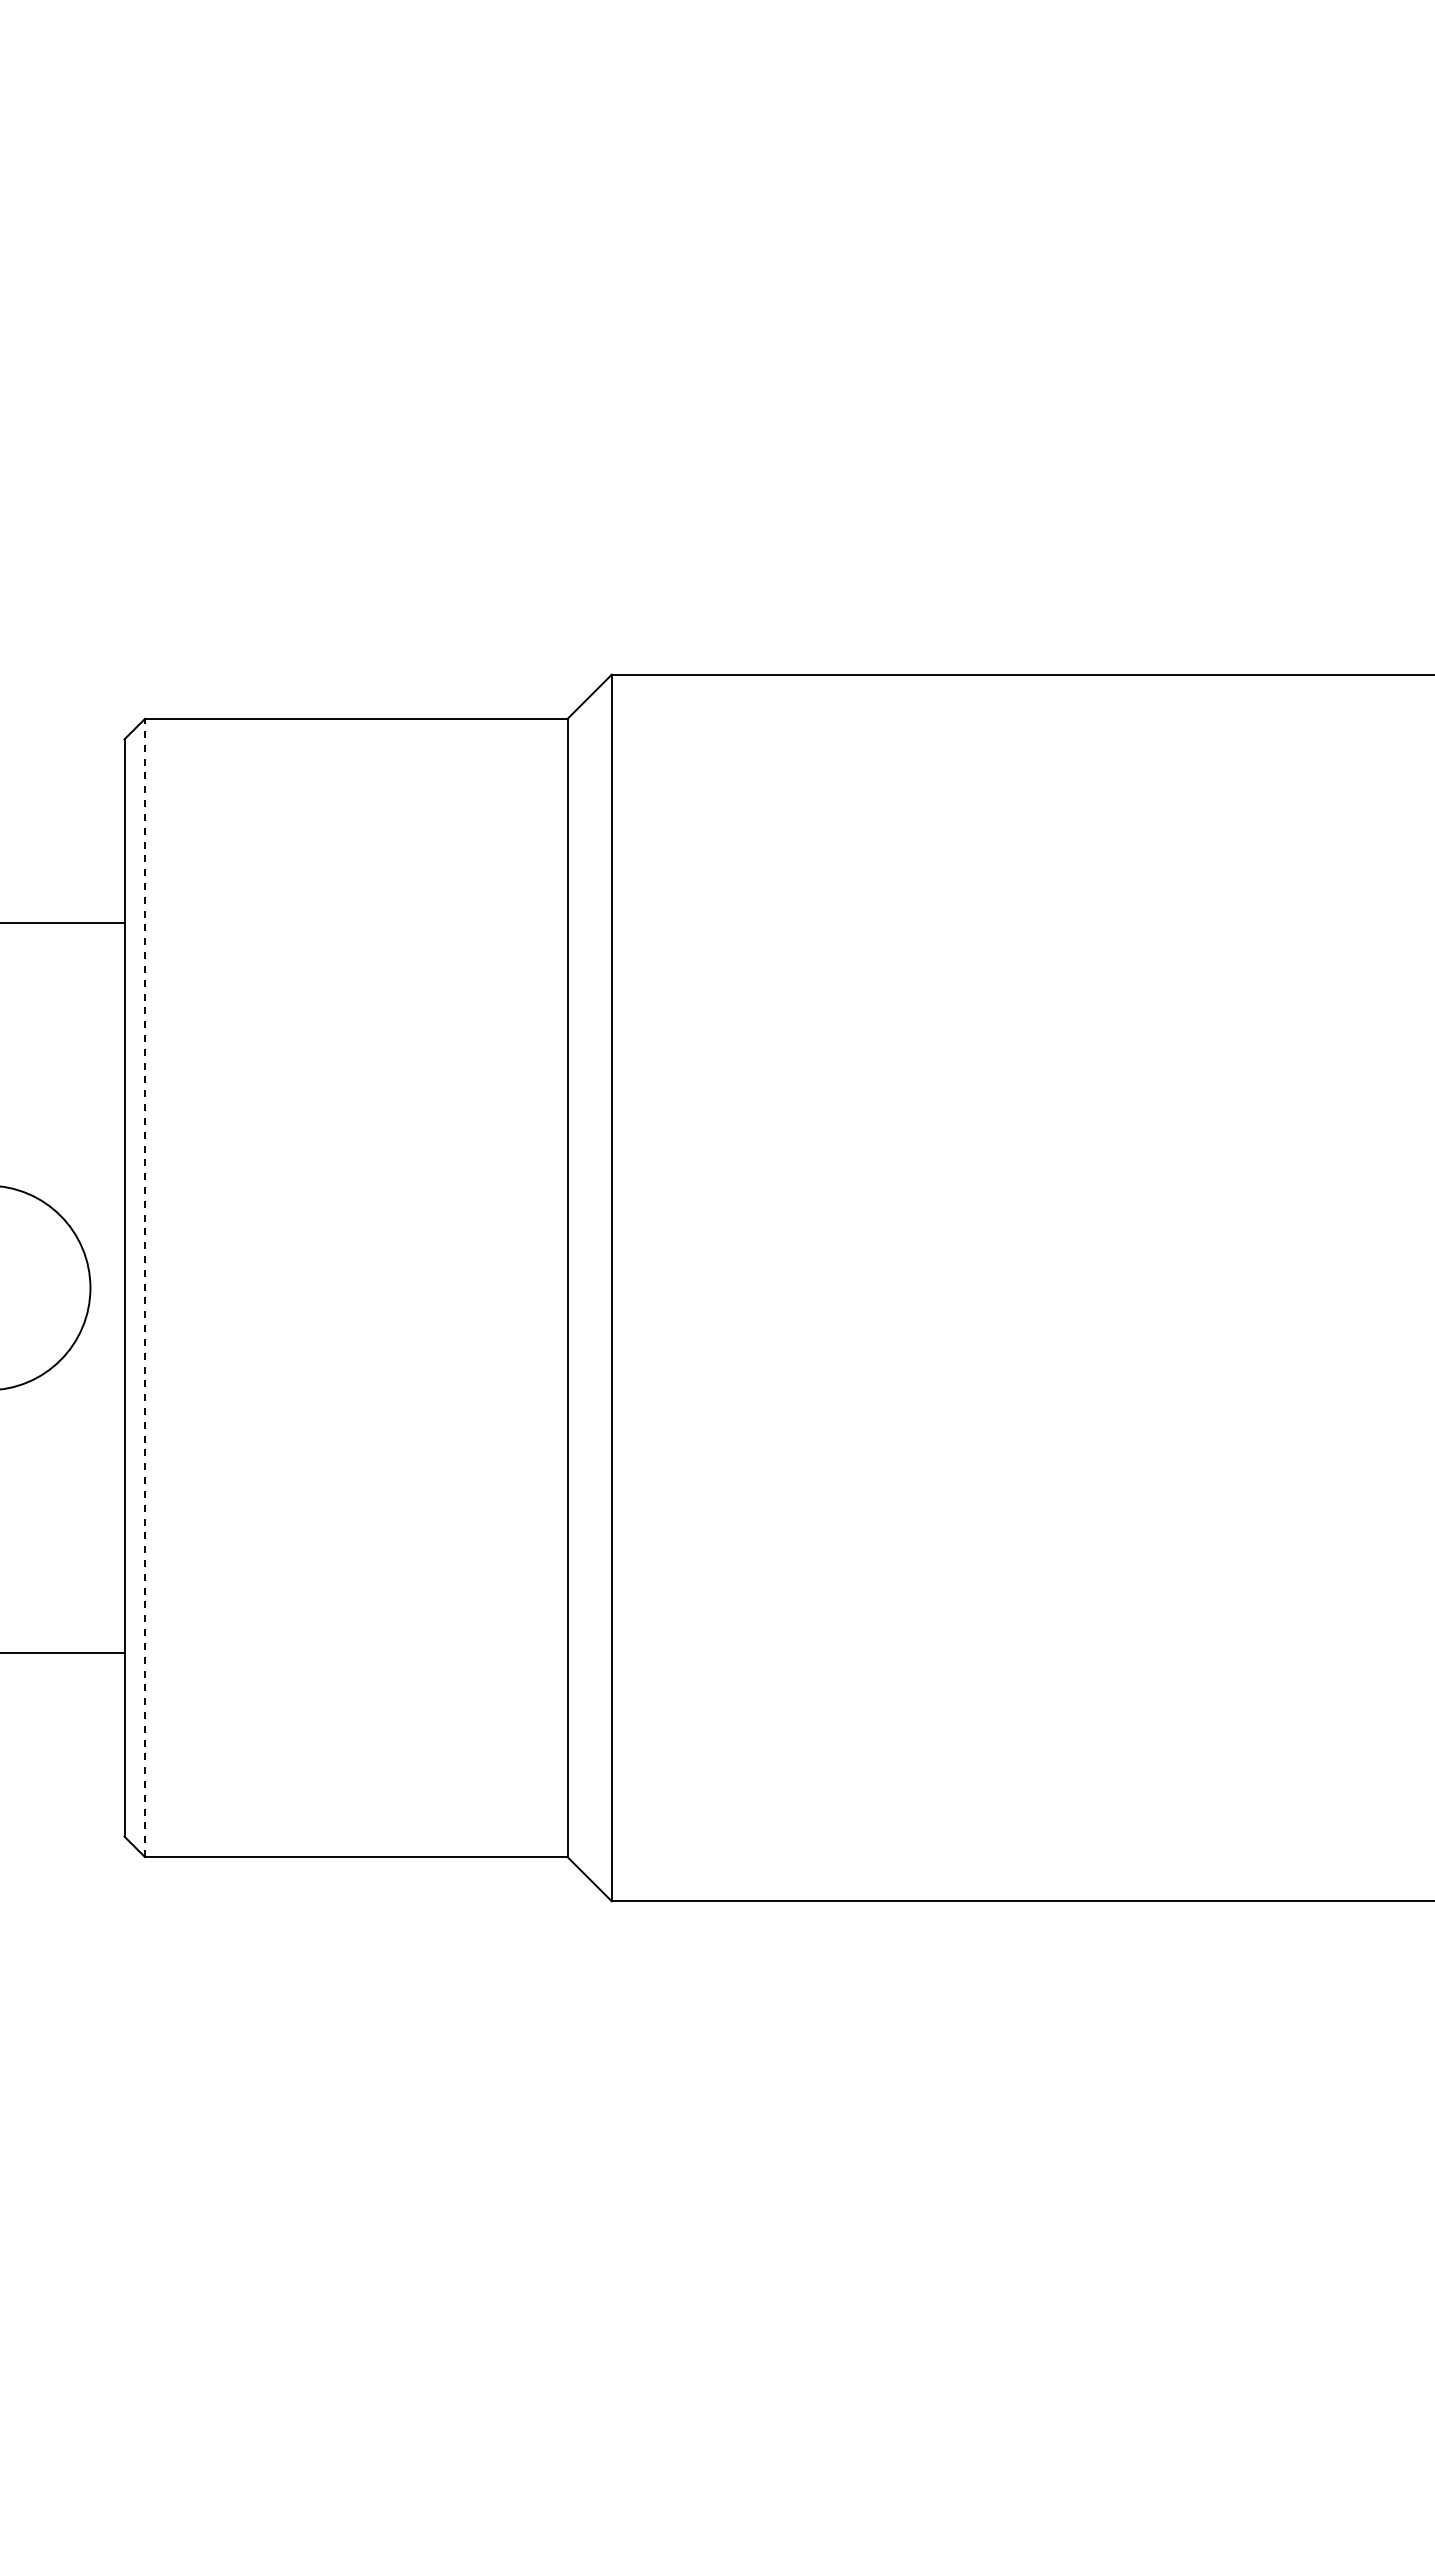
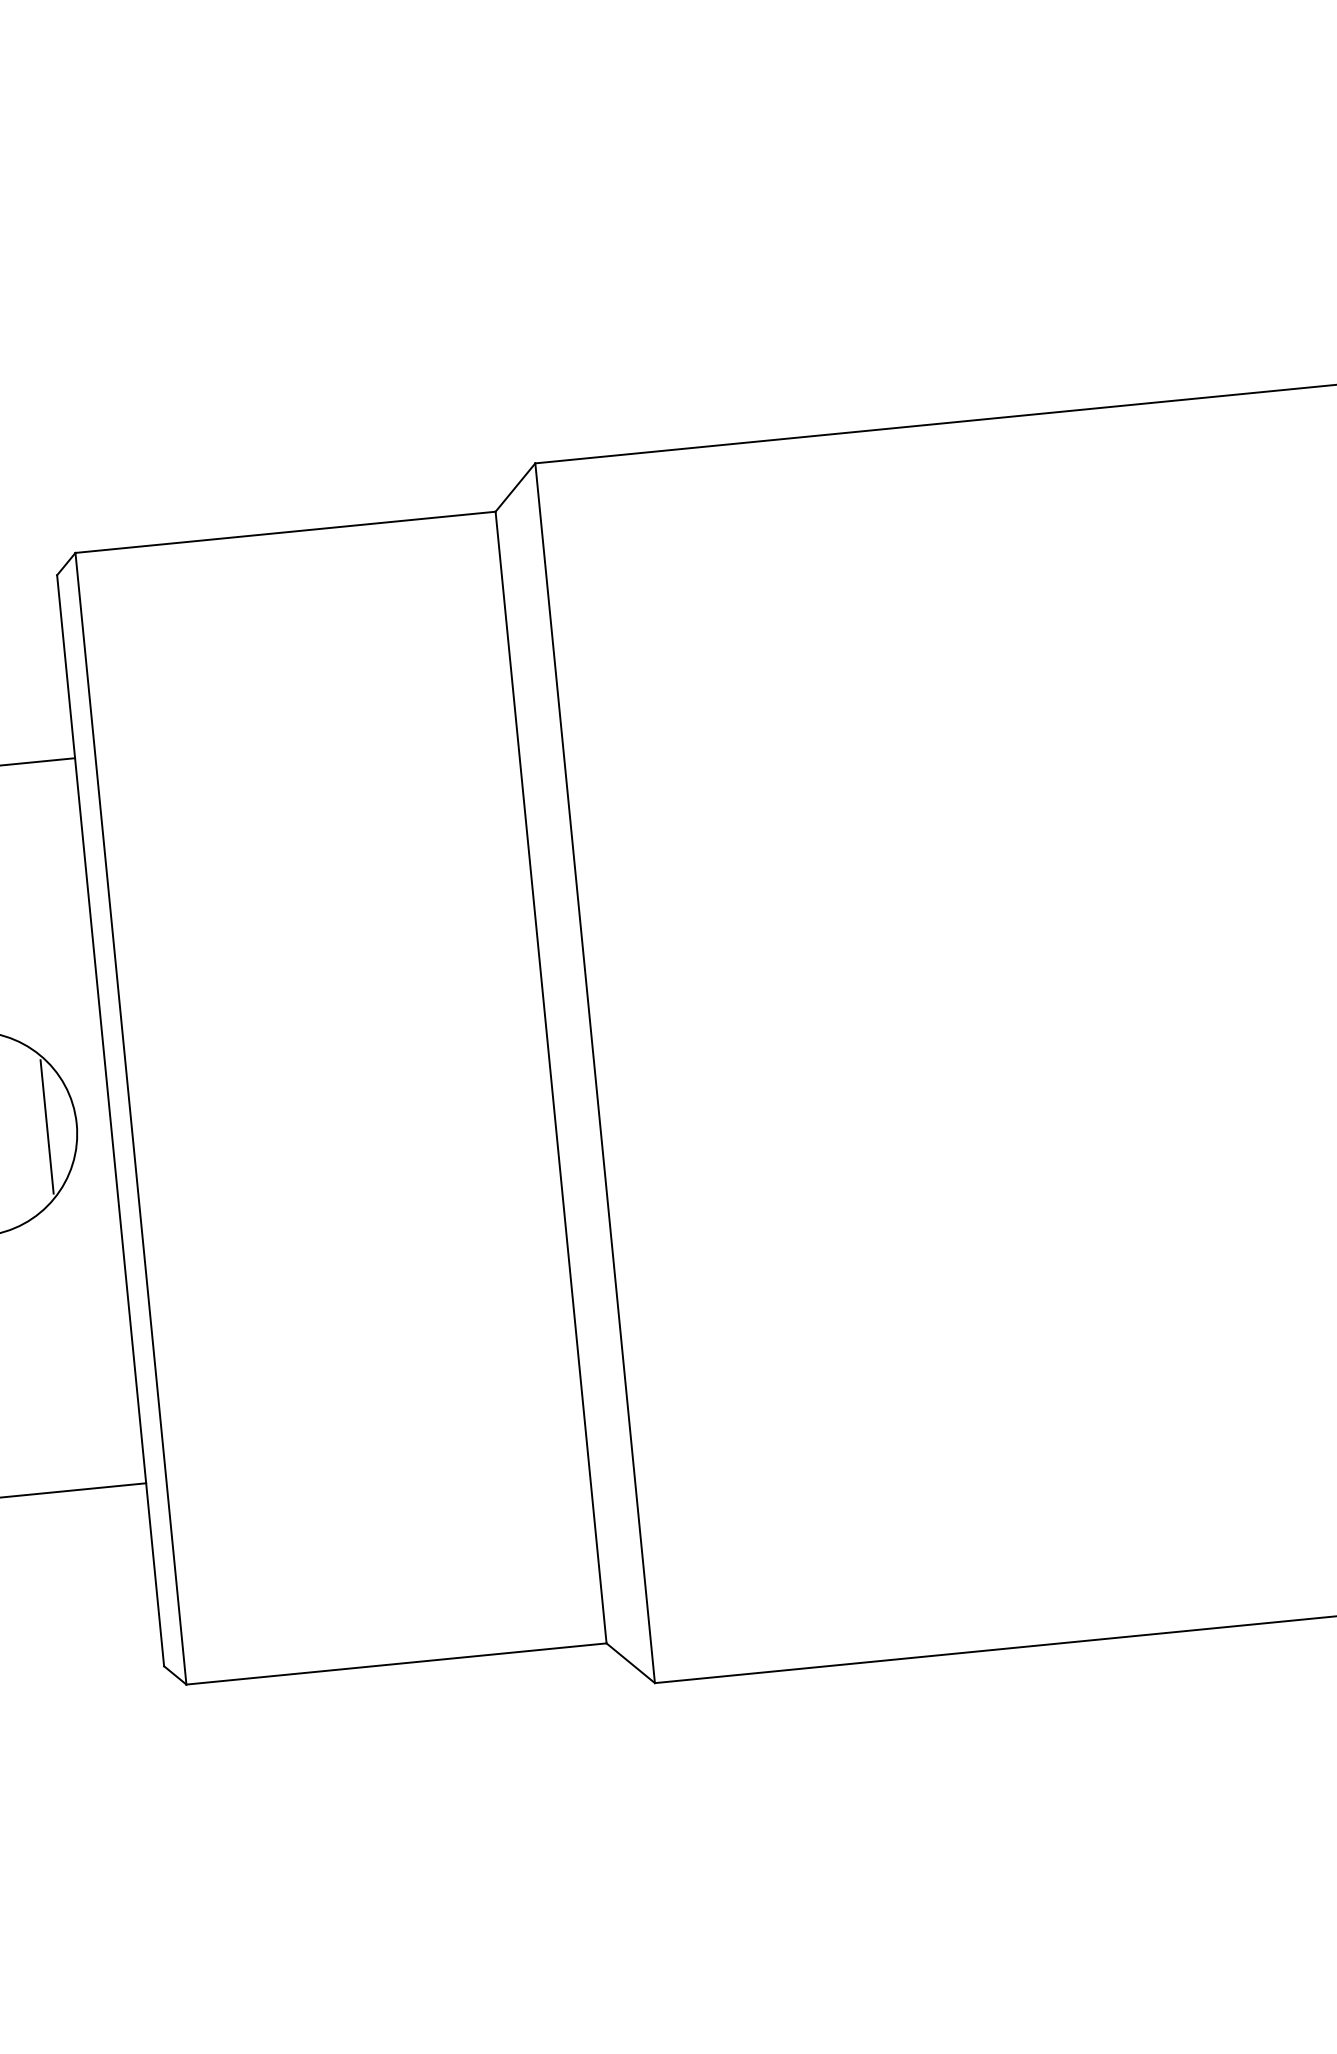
line: (60, 1287) -> (46, 1126), added
line: (144, 1287) -> (130, 1118), dashed -> solid

